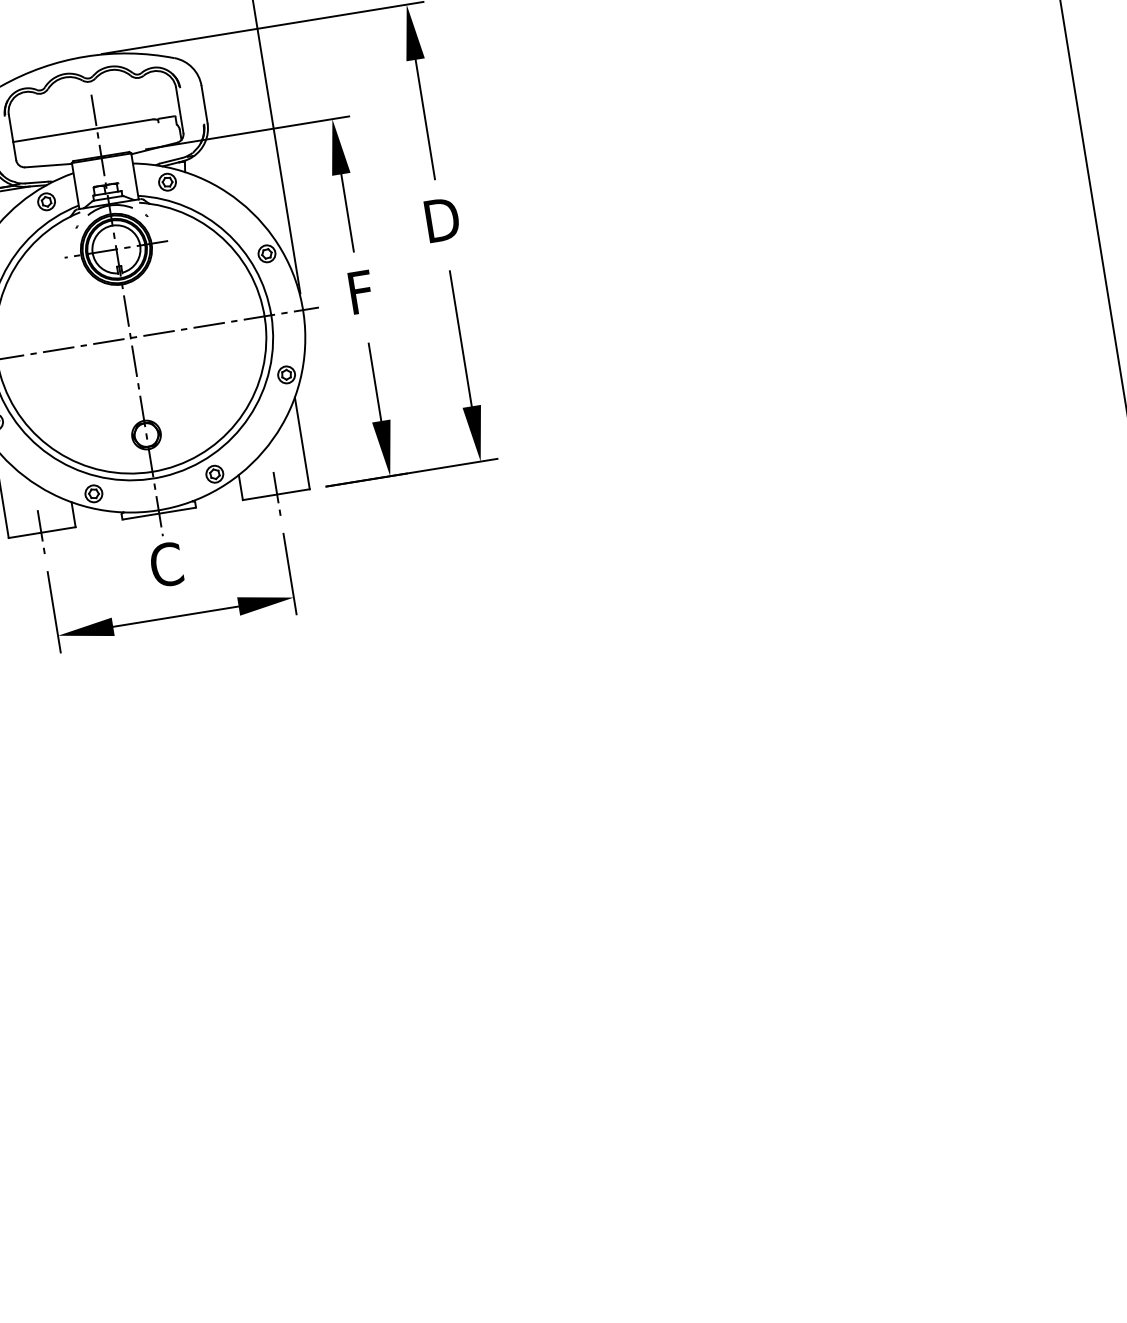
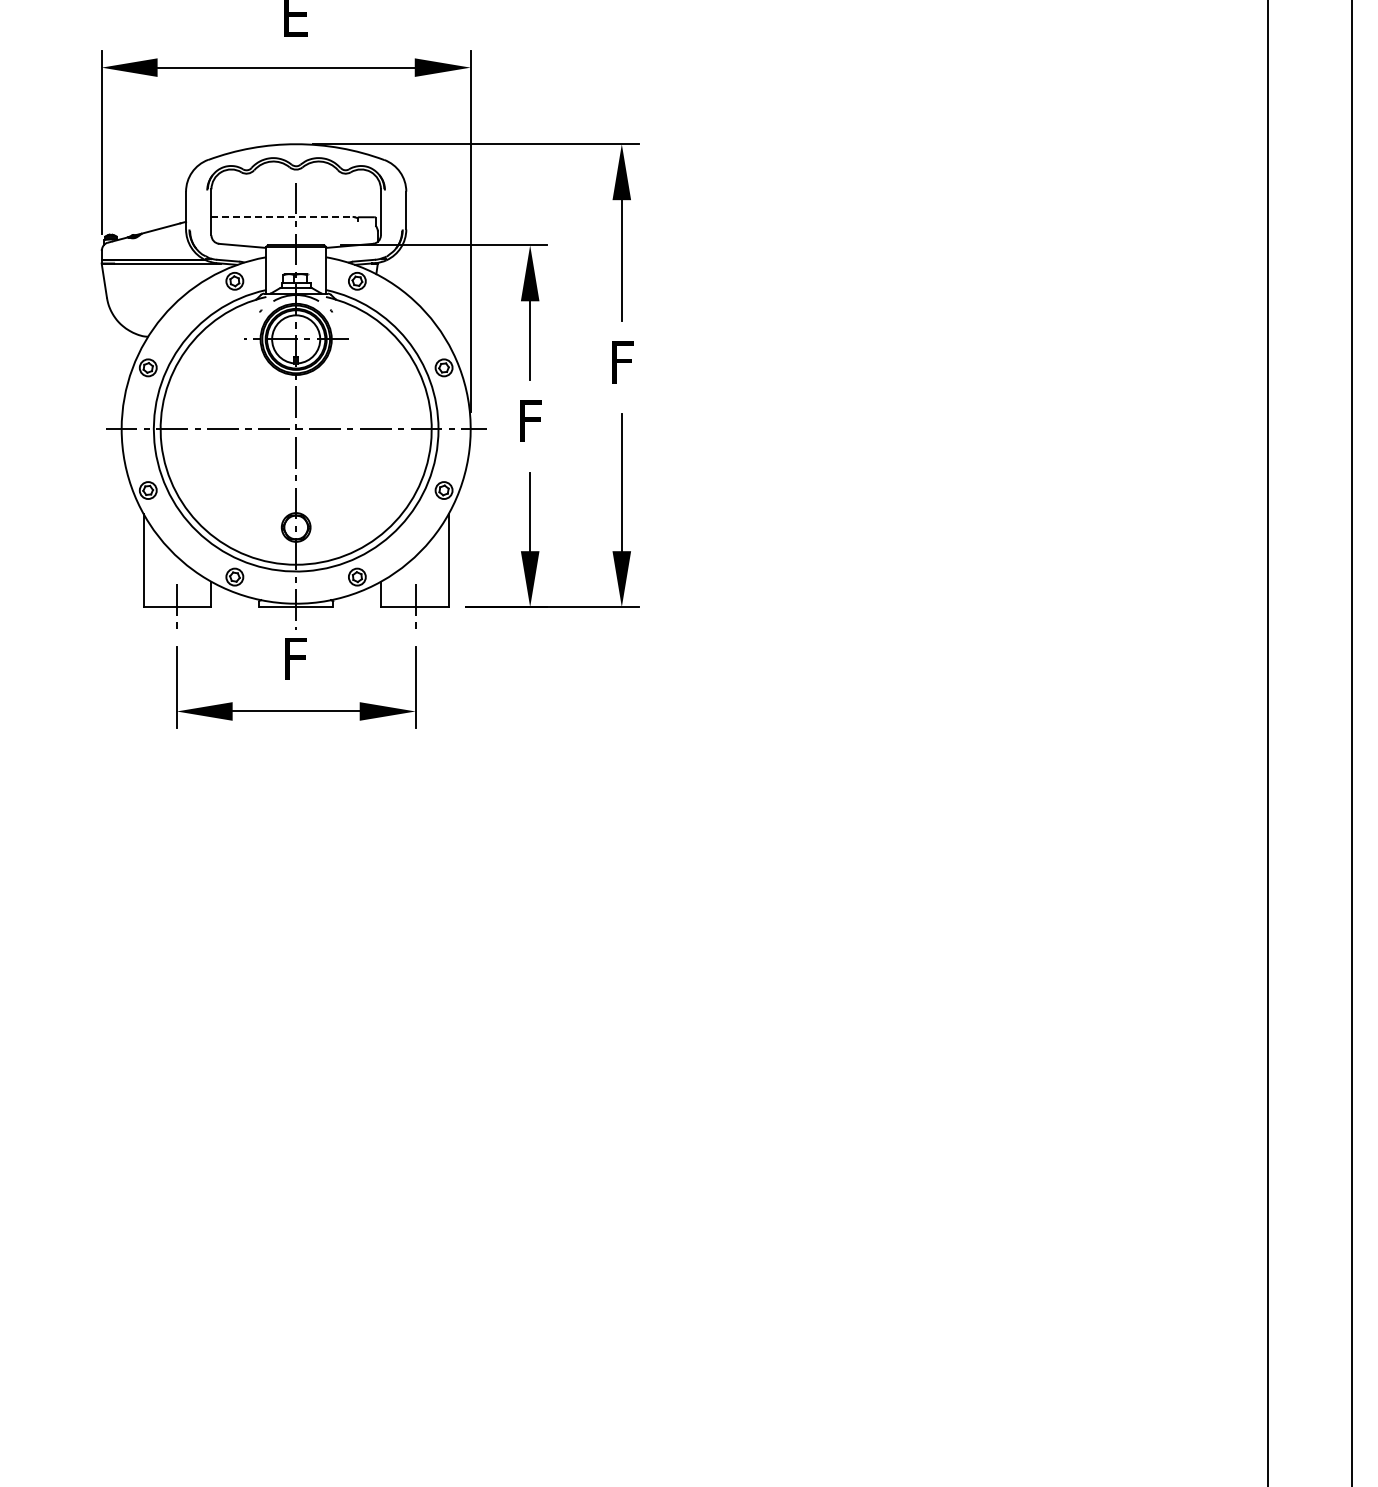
line: (83, 130) -> (282, 216), solid -> dashed
text: (442, 220) -> (622, 362), D -> F
text: (165, 564) -> (294, 658), C -> F

